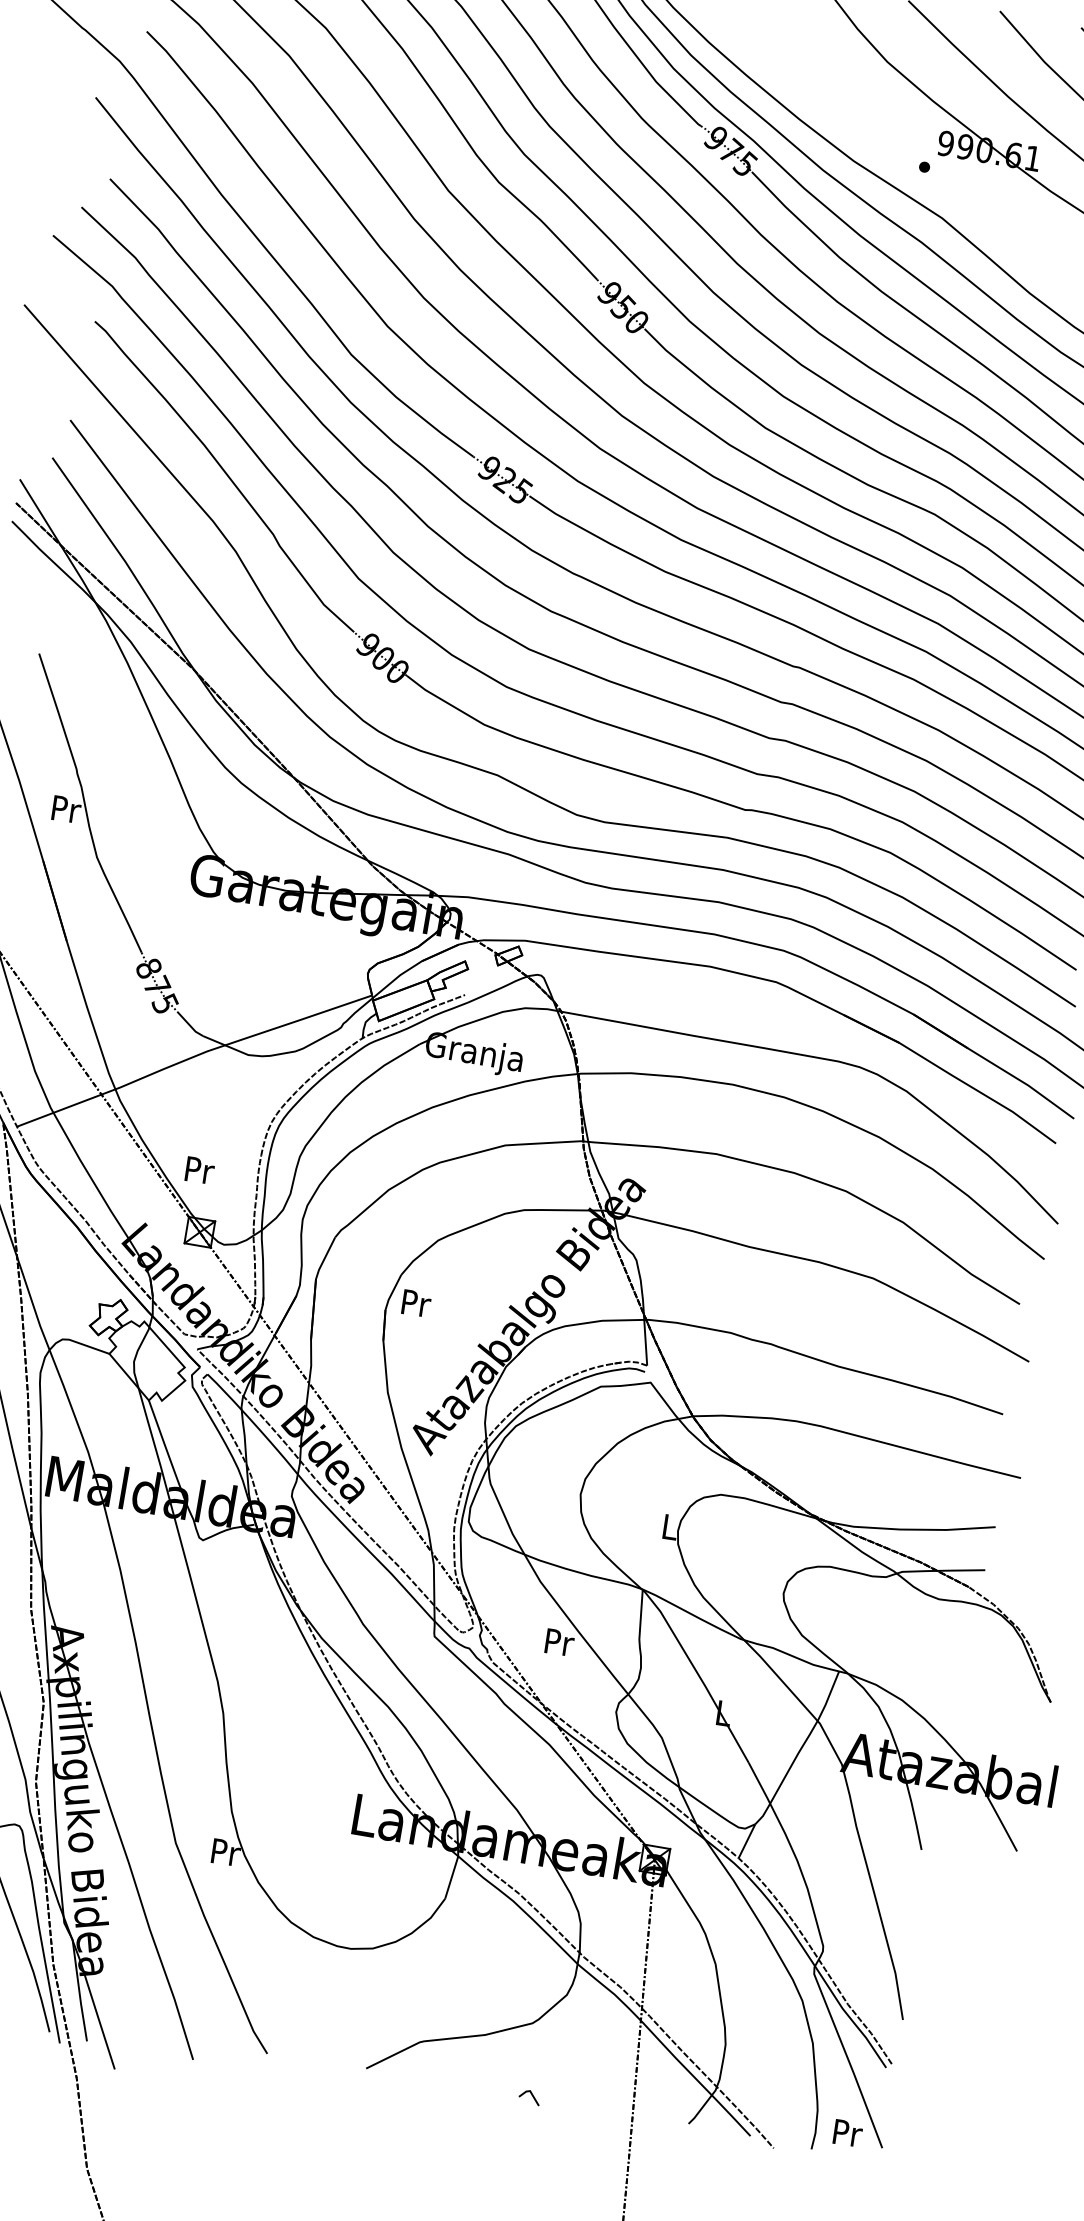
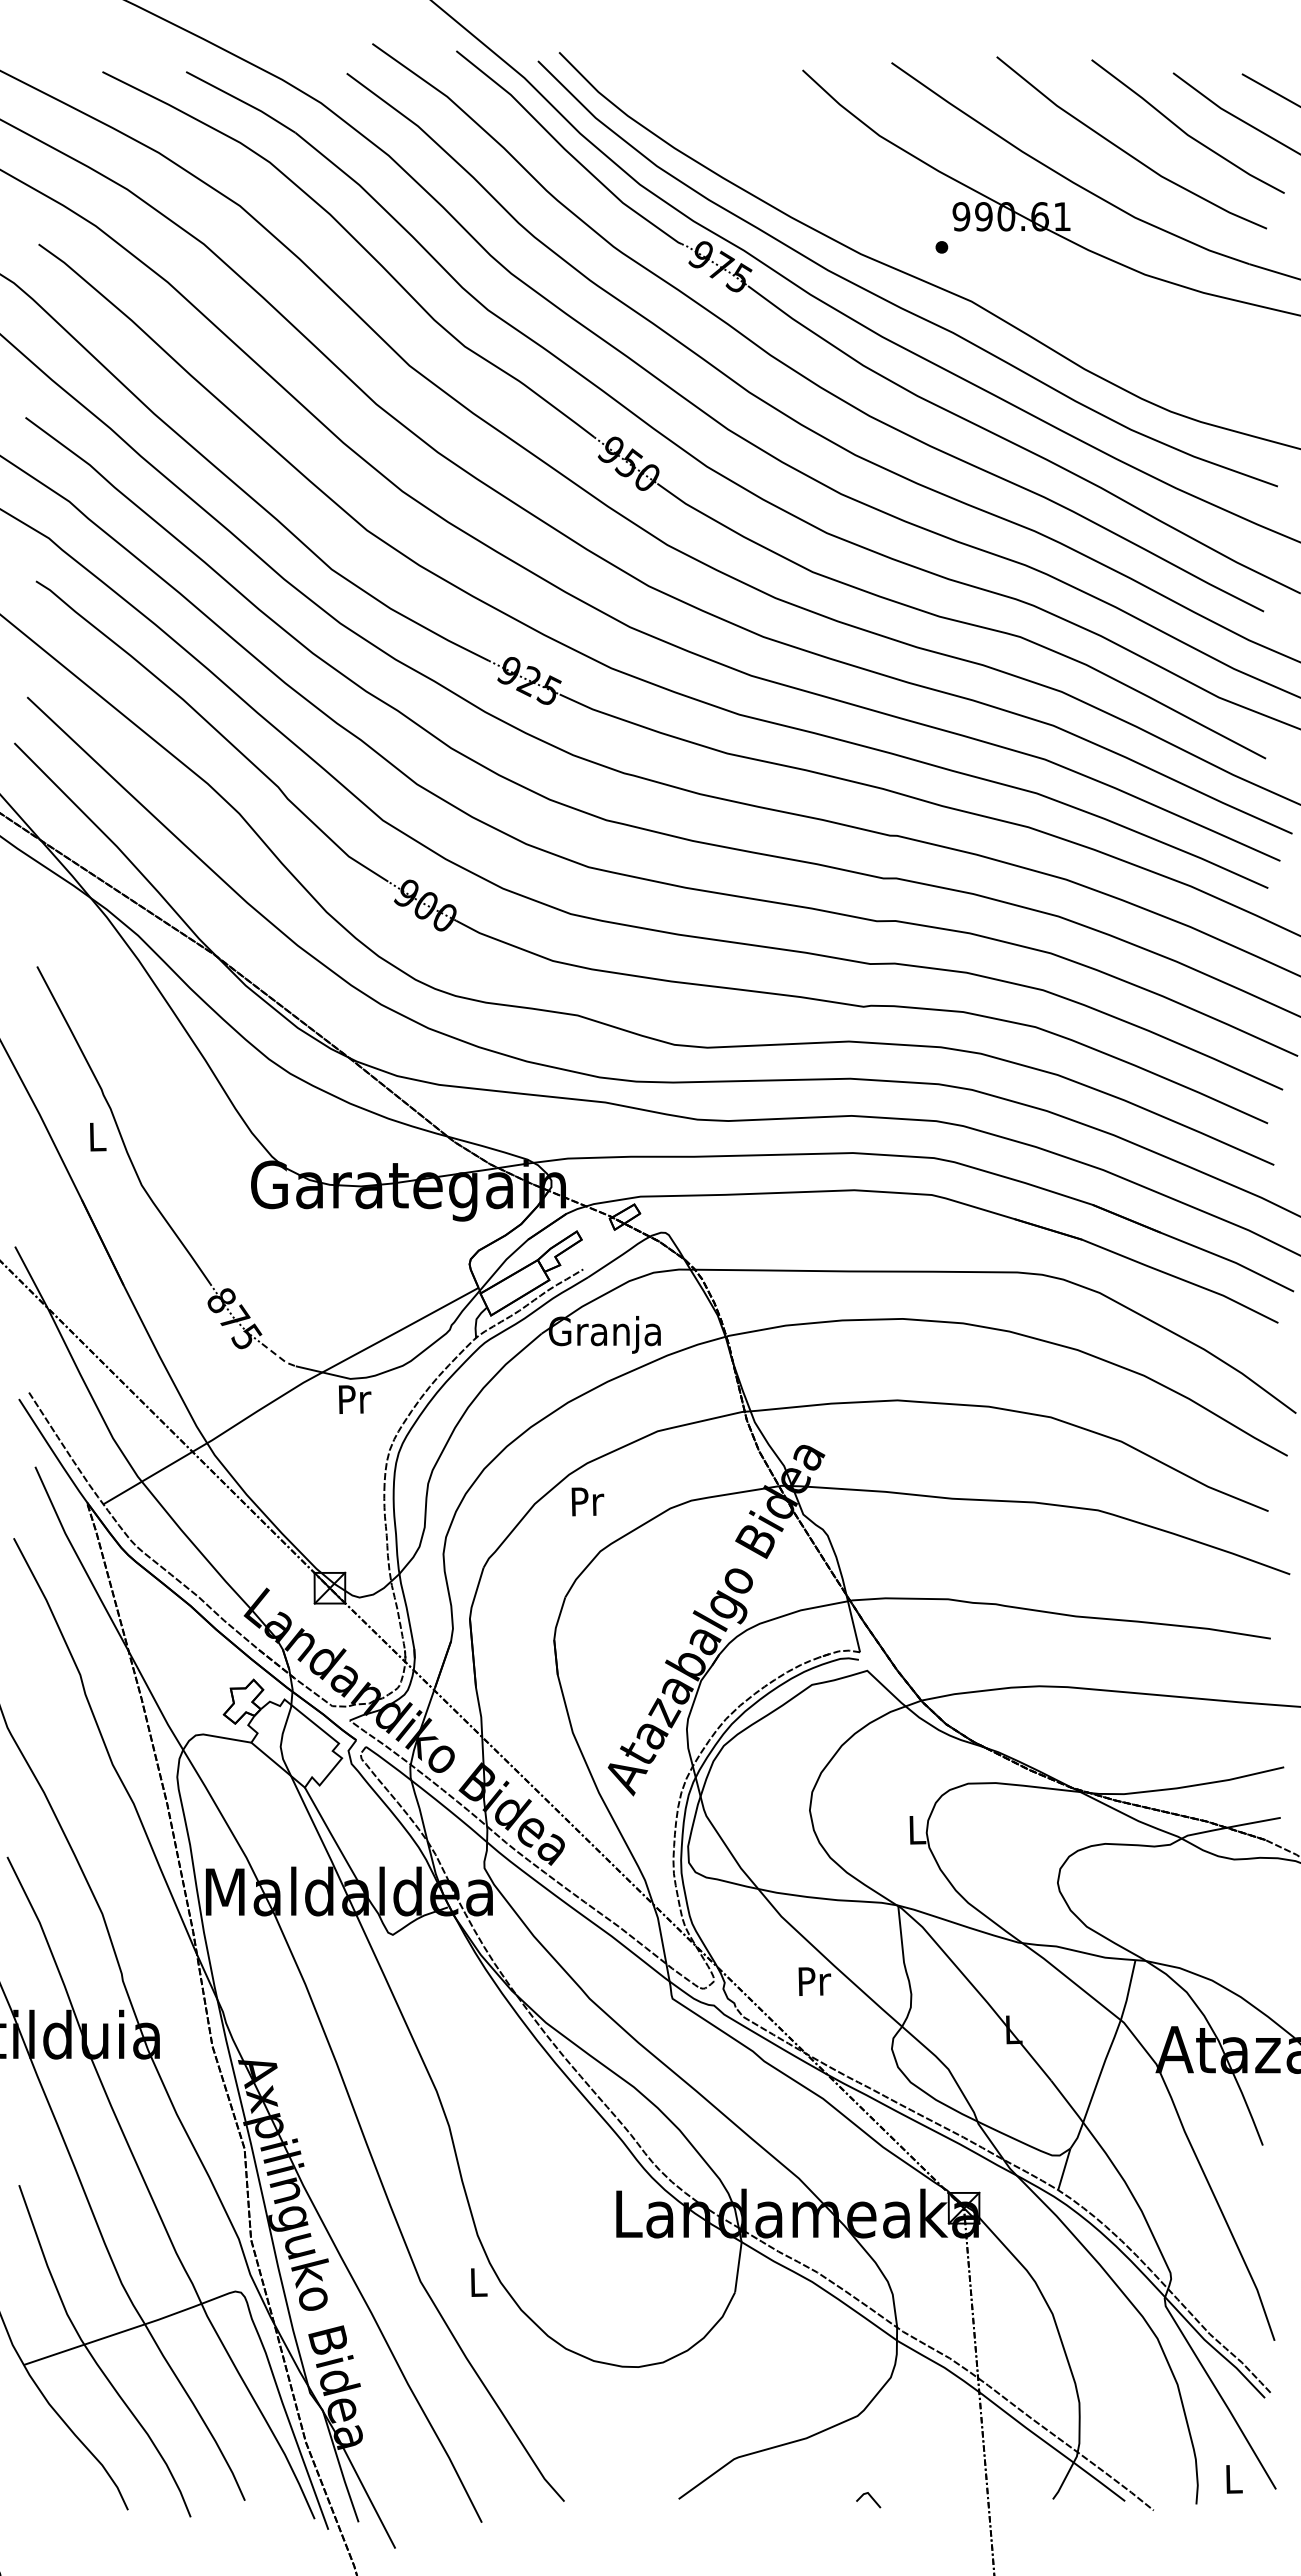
text: (66, 809) -> (98, 1136), Pr -> L
line: (189, 1025) -> (278, 1356), solid -> dashed
text: (200, 1170) -> (355, 1399), moved
text: (416, 1303) -> (587, 1501), moved
text: (226, 1852) -> (479, 2282), Pr -> L
text: (847, 2133) -> (1234, 2479), Pr -> L

